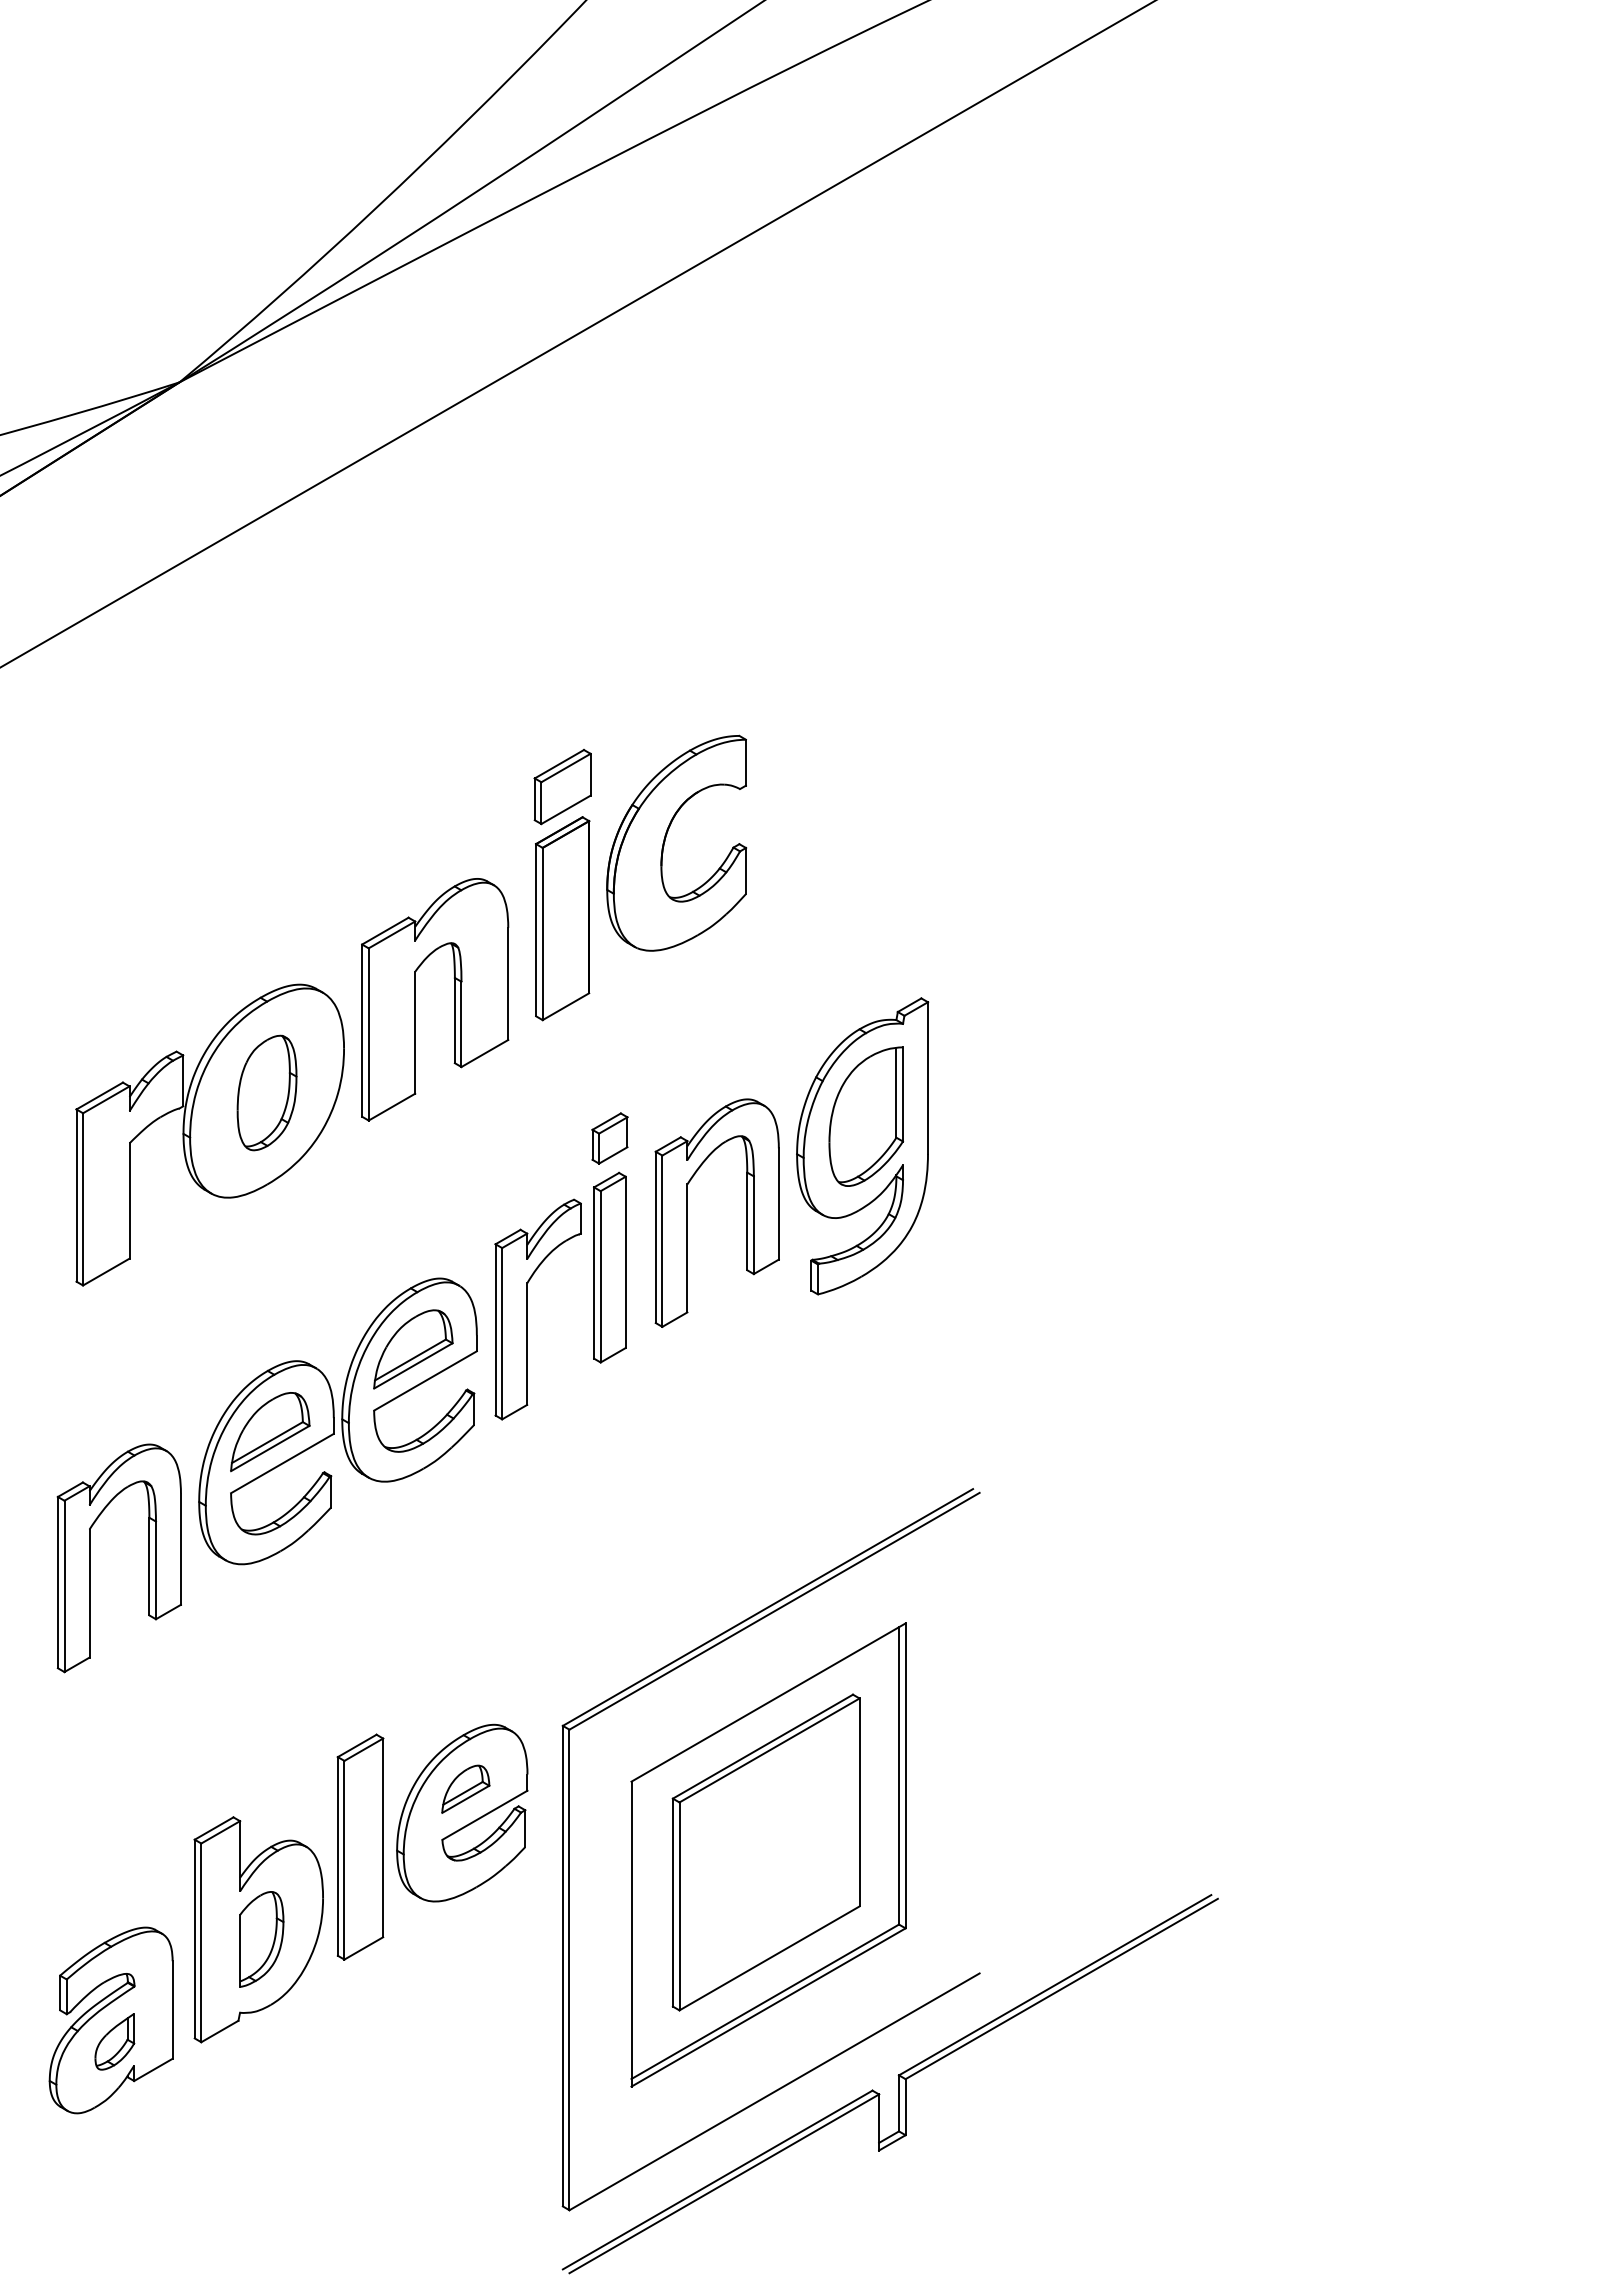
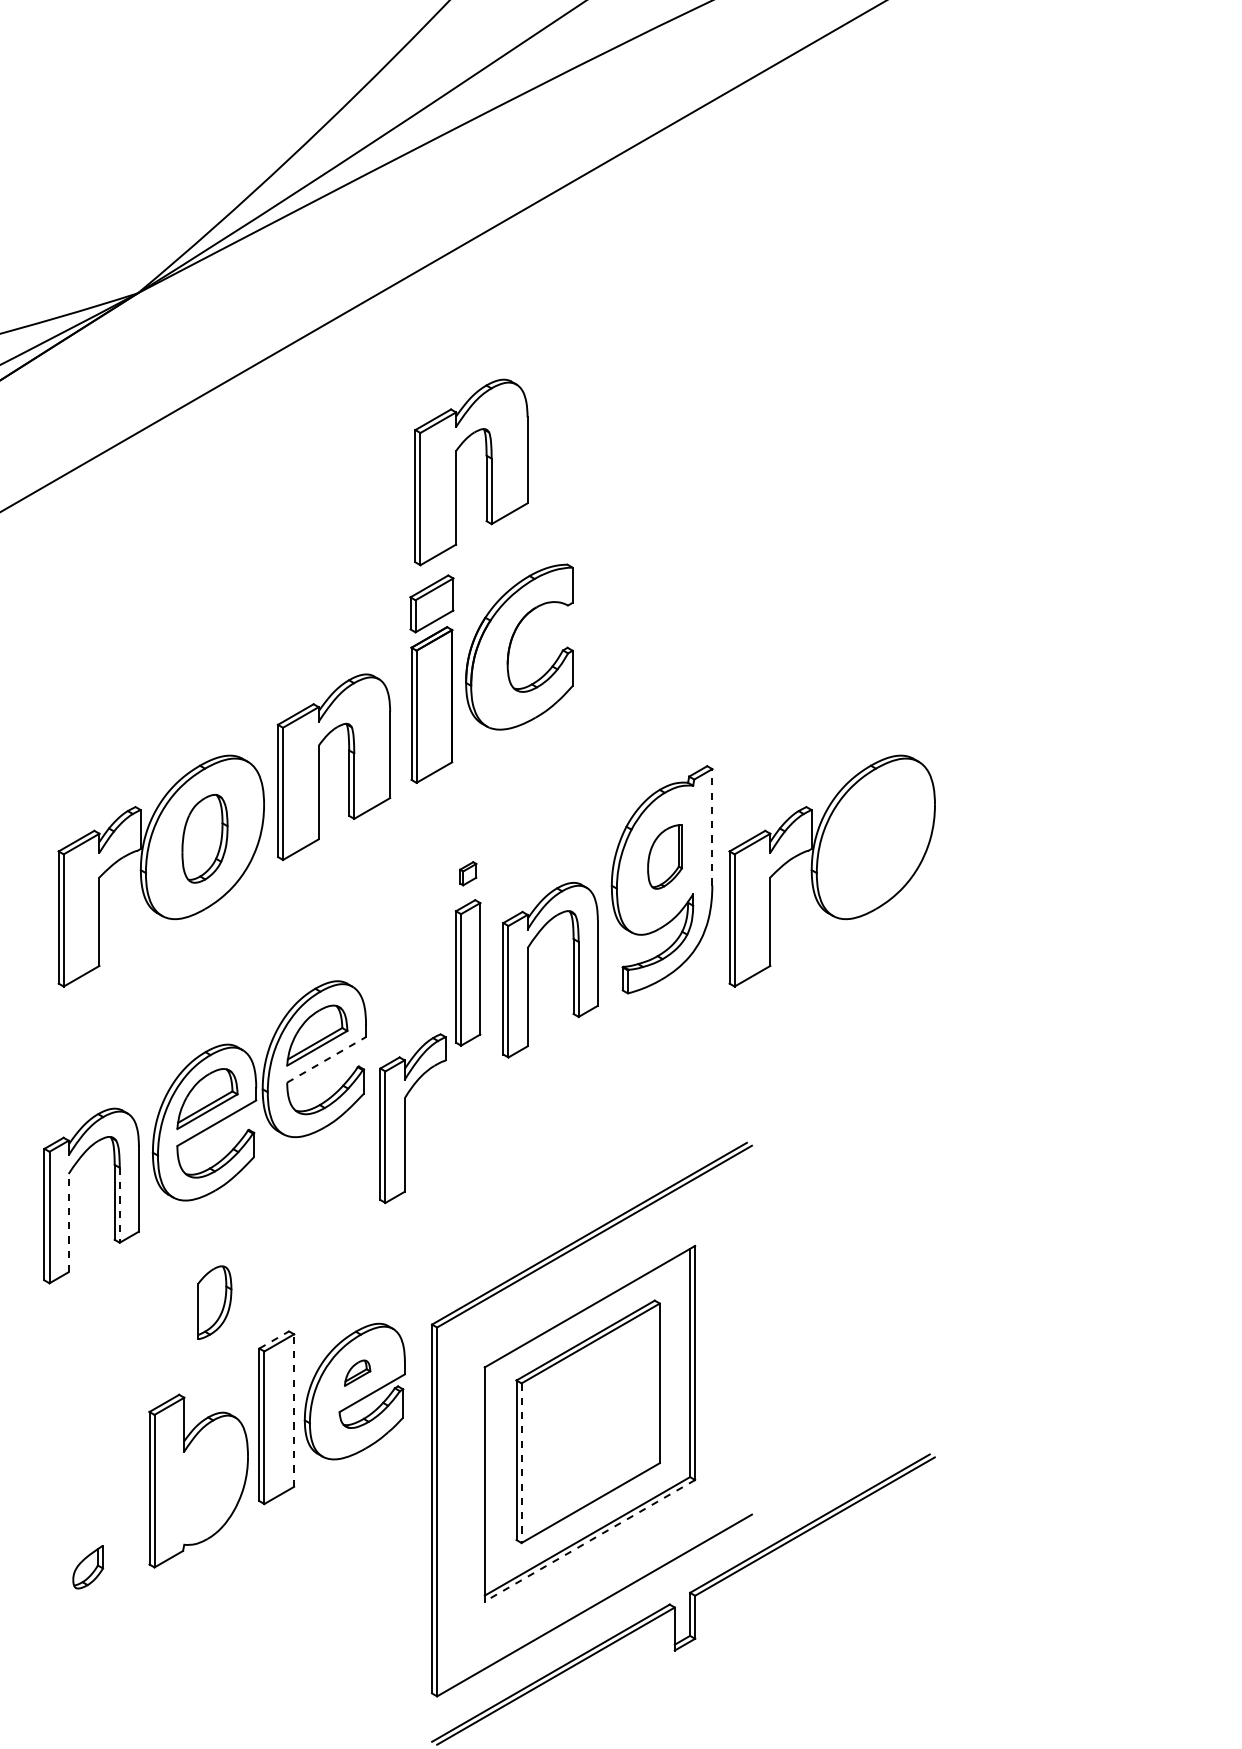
part: (633, 615) -> (486, 472), added
line: (928, 1078) -> (712, 827), solid -> dashed
part: (866, 1116) -> (665, 856), size x0.6
part: (1083, 1134) -> (831, 870), added
part: (609, 1138) -> (467, 873), size x0.6
part: (687, 1212) -> (527, 969), moved
part: (527, 1309) -> (404, 1118), moved
line: (425, 1380) -> (326, 1059), solid -> dashed
line: (155, 1570) -> (119, 1205), solid -> dashed
line: (89, 1593) -> (68, 1222), solid -> dashed
line: (357, 1745) -> (274, 1339), solid -> dashed
part: (465, 1788) -> (357, 1372), size x0.7
line: (383, 1837) -> (294, 1410), solid -> dashed
line: (679, 1906) -> (521, 1463), solid -> dashed
part: (261, 1939) -> (214, 1302), moved
line: (768, 2007) -> (589, 1540), solid -> dashed
part: (110, 2020) -> (84, 1550), removed

